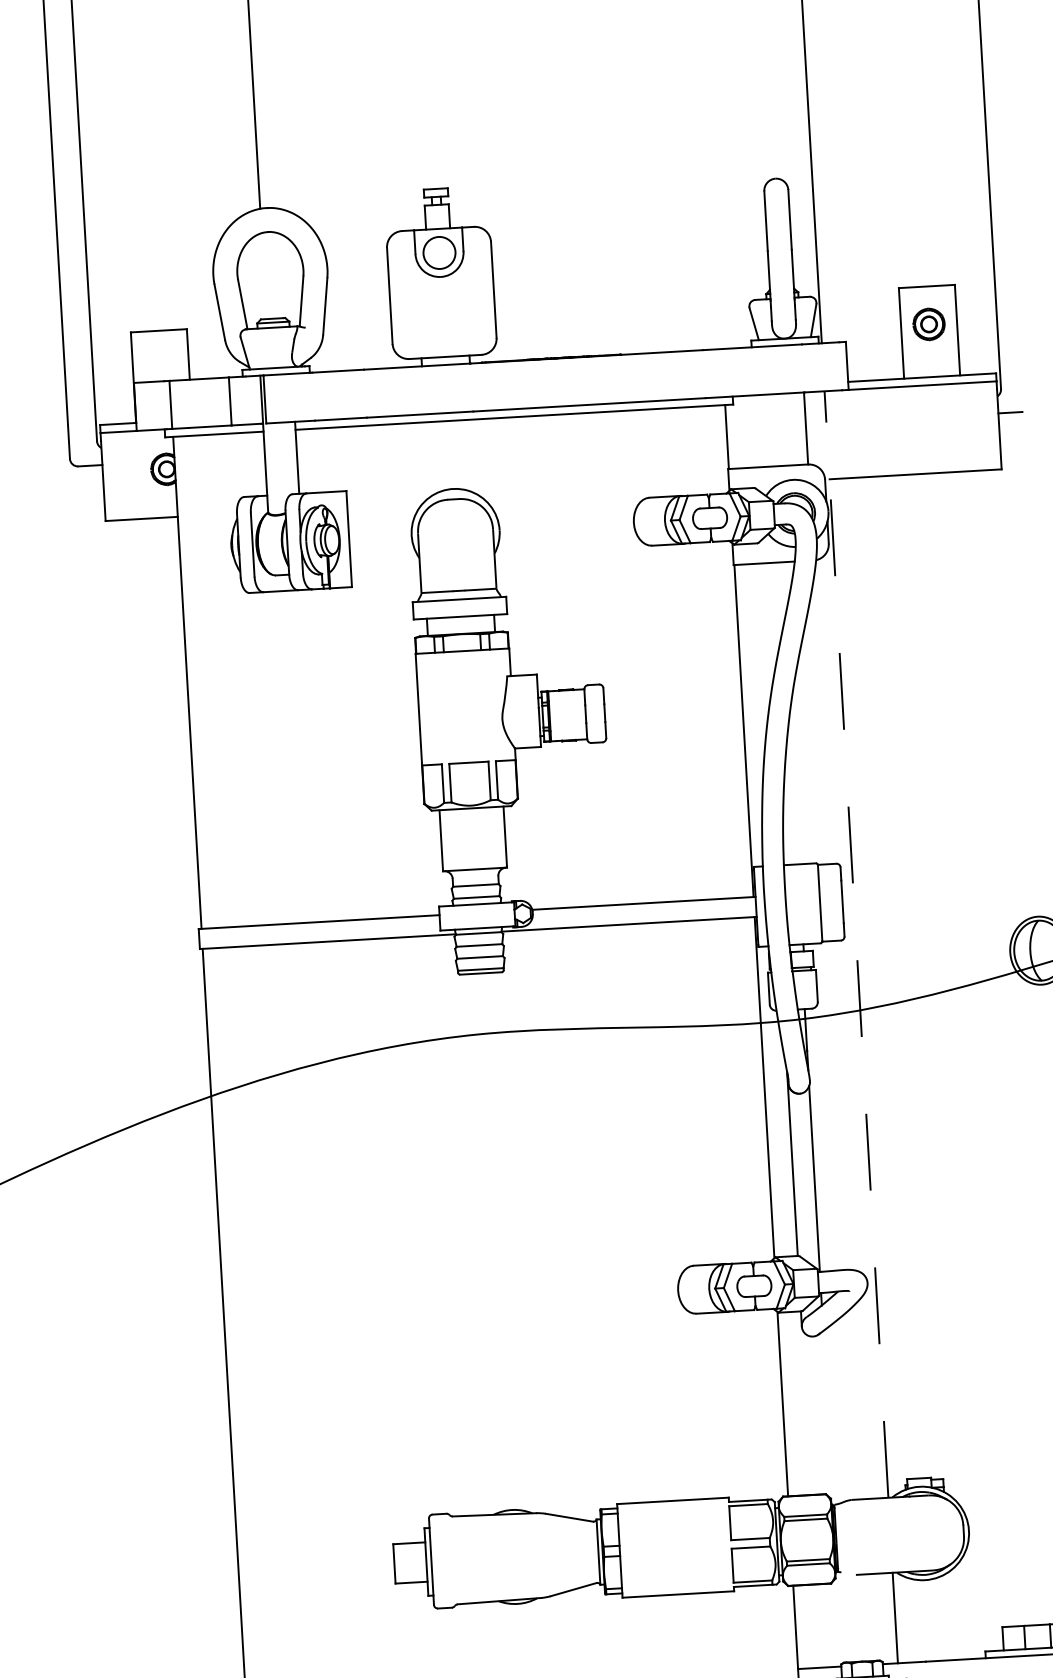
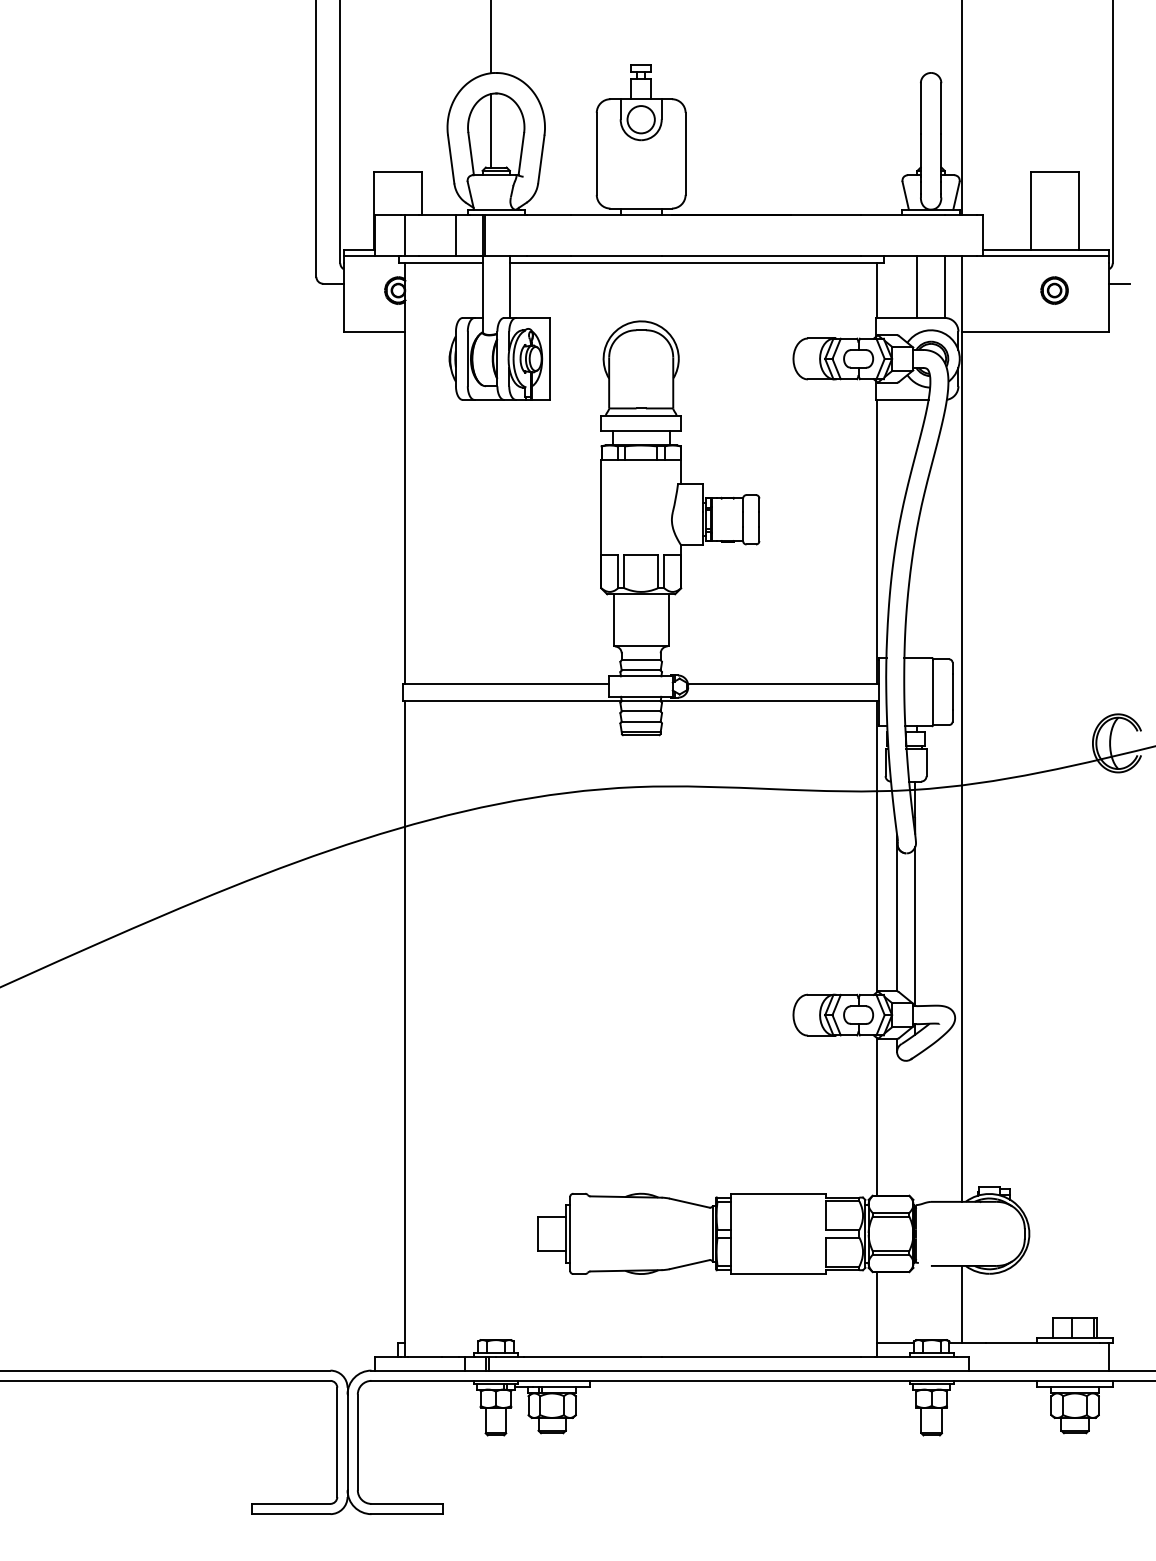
line: (263, 275) -> (490, 130), added
part: (928, 324) -> (1054, 290), moved
line: (774, 429) -> (917, 286), added
line: (856, 944) -> (962, 729), dashed -> solid

